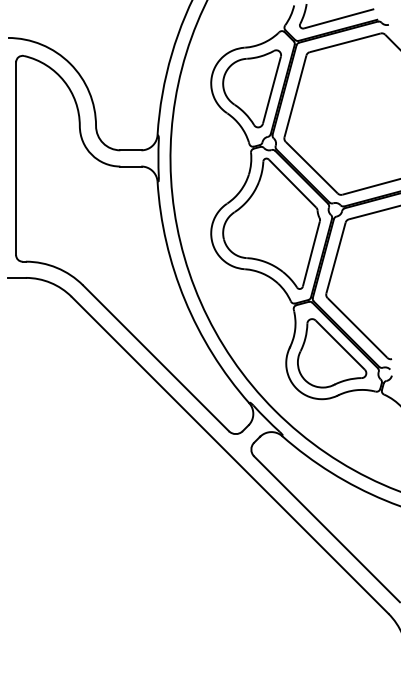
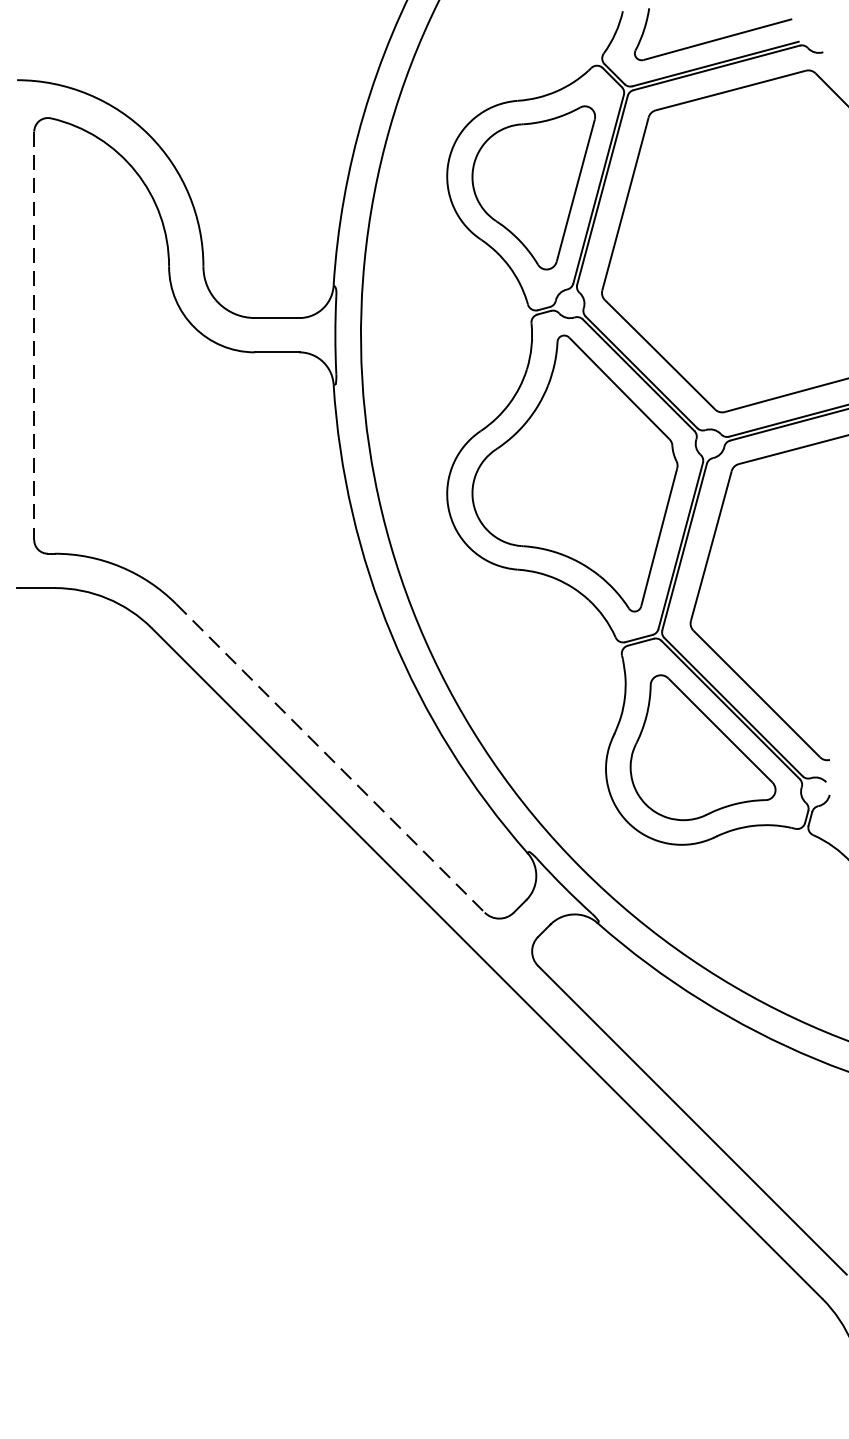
line: (16, 159) -> (35, 337), solid -> dashed
line: (156, 358) -> (331, 758), solid -> dashed

